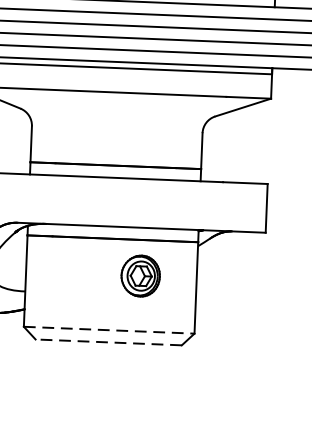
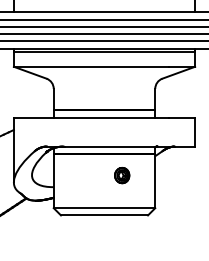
part: (141, 276) -> (122, 175), size x0.62
line: (109, 330) -> (104, 208), dashed -> solid
line: (108, 342) -> (104, 215), dashed -> solid

